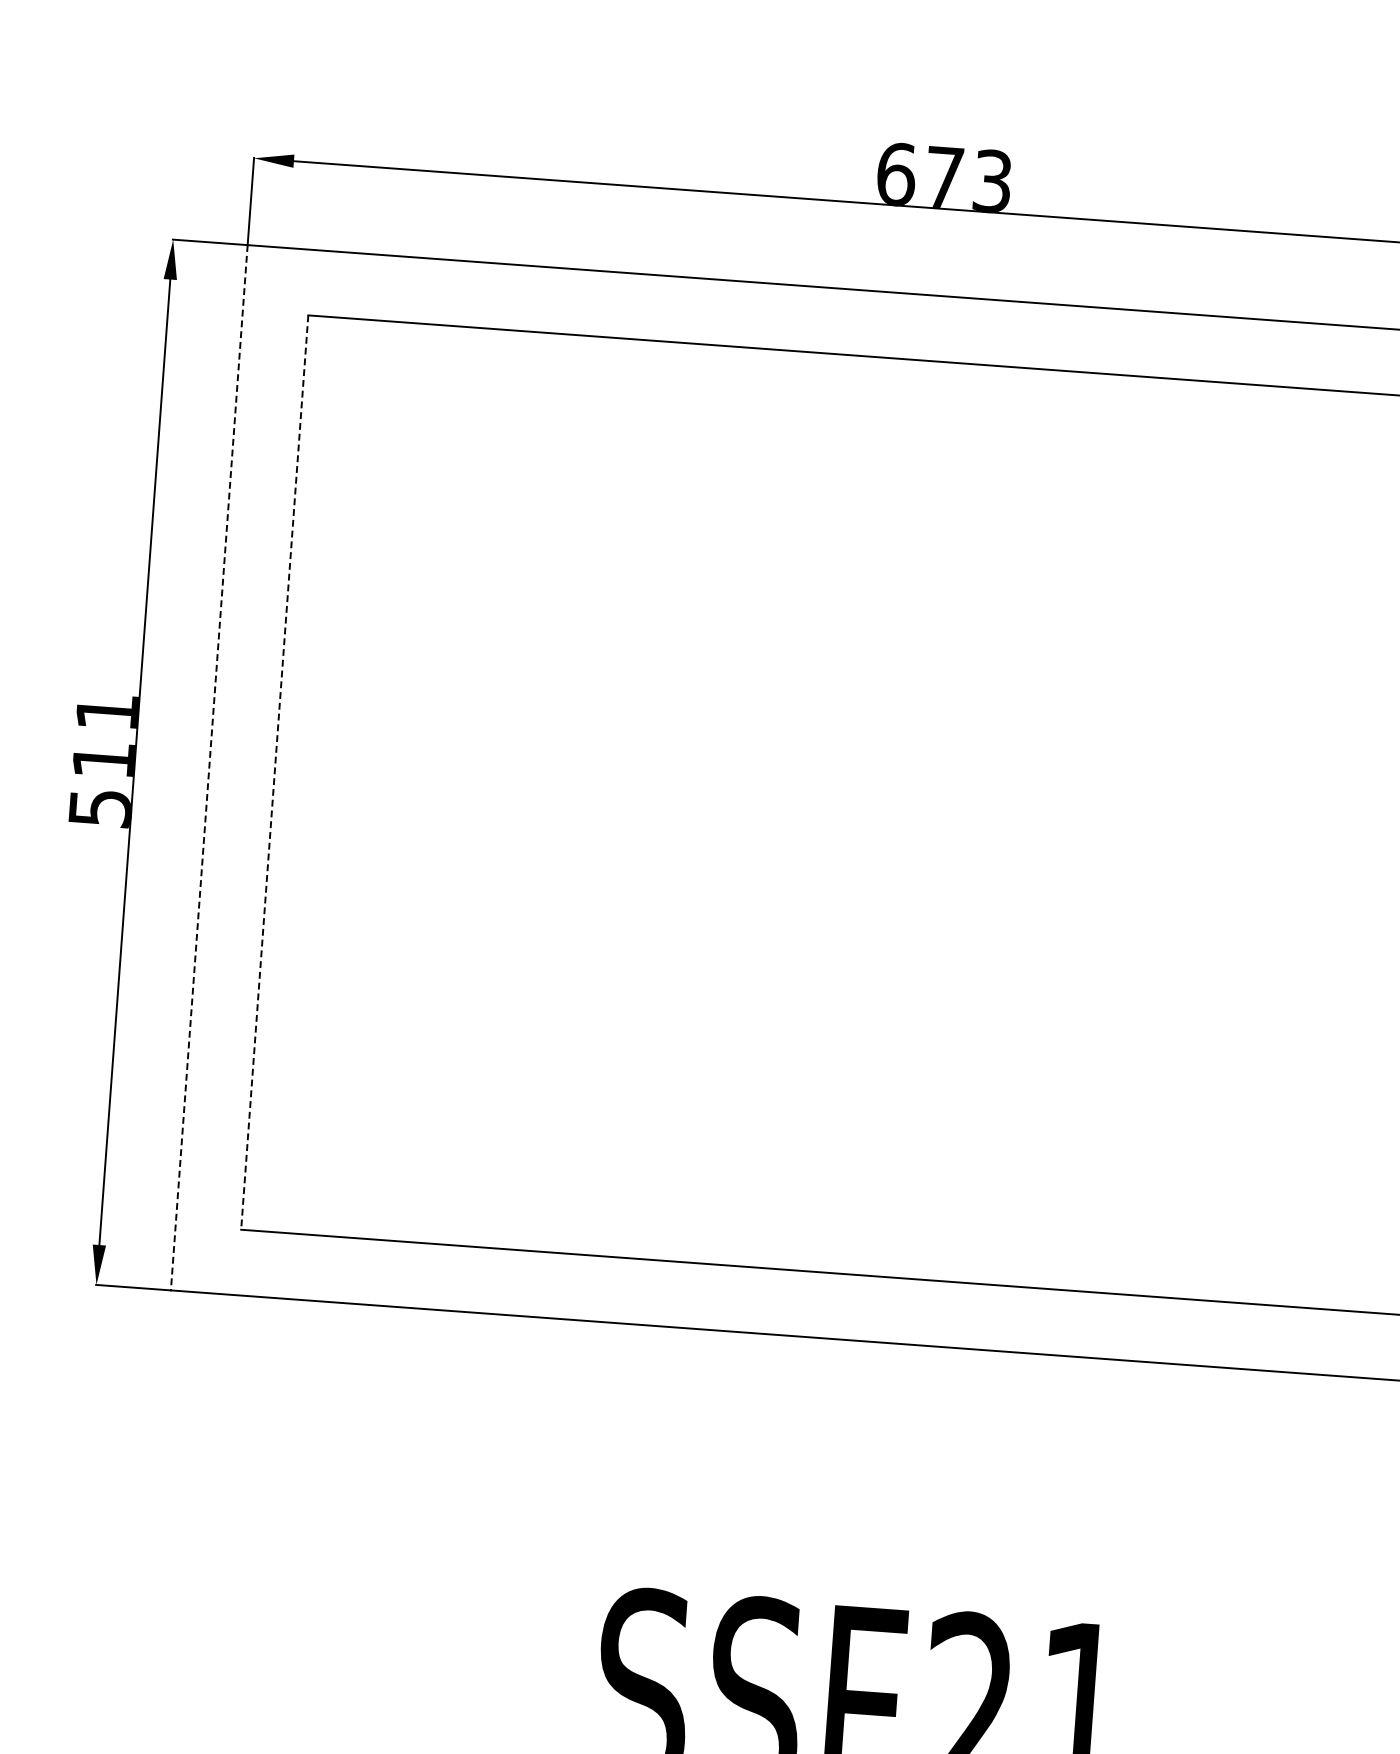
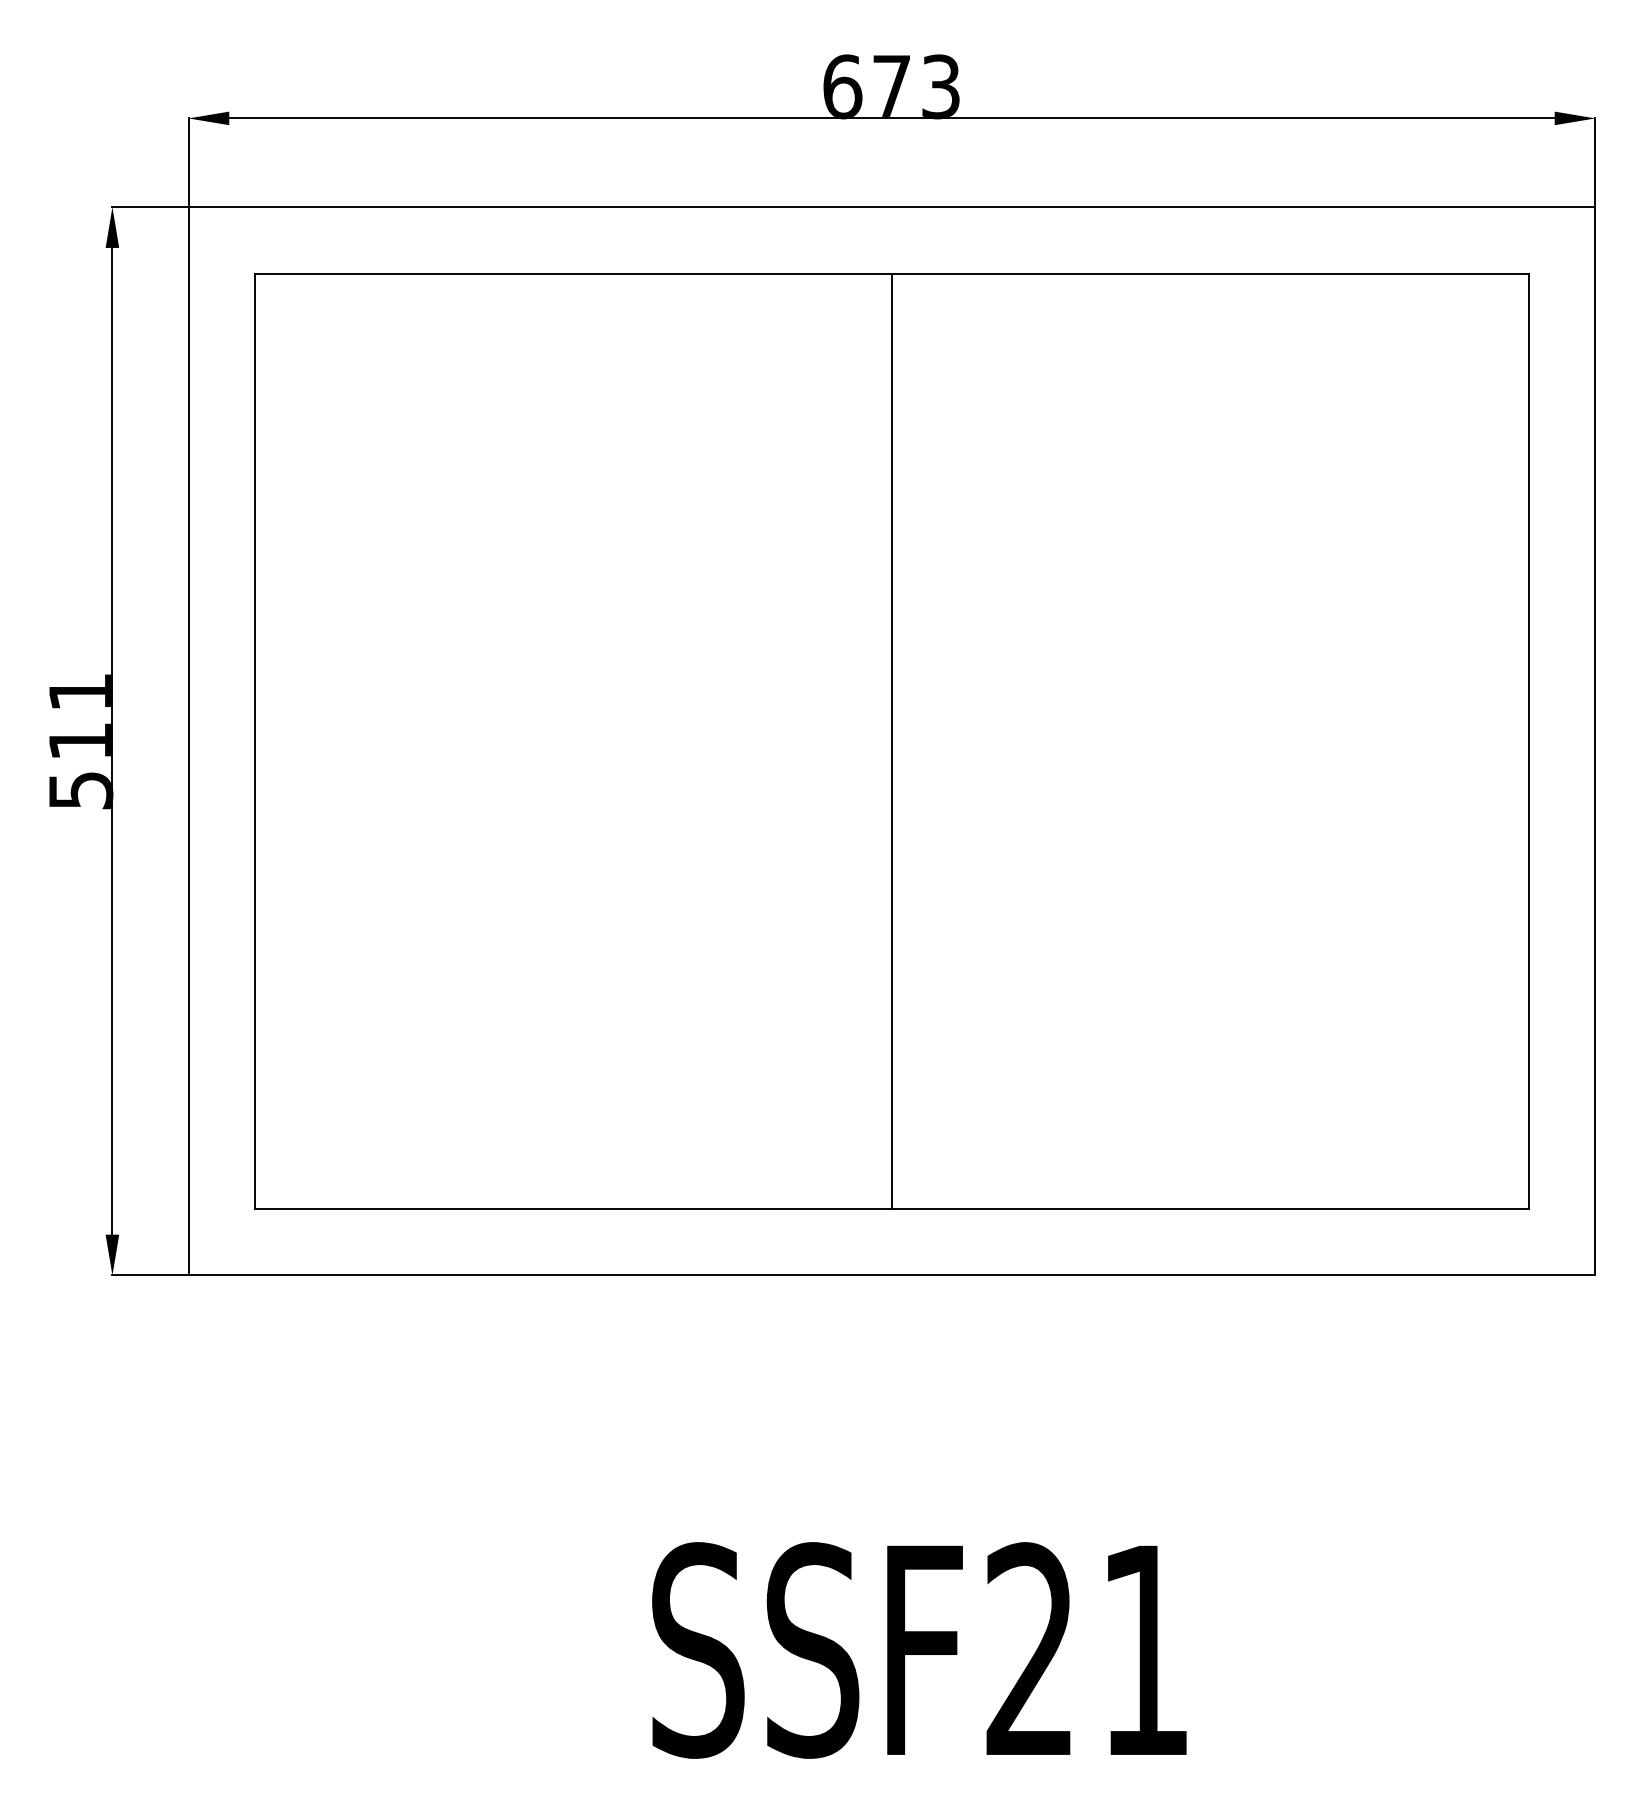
line: (209, 767) -> (188, 741), dashed -> solid
line: (274, 772) -> (255, 741), dashed -> solid
line: (897, 818) -> (891, 741), added

